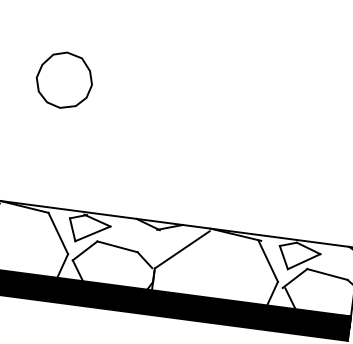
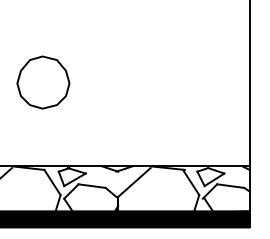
part: (64, 80) -> (43, 82), size x1.43

